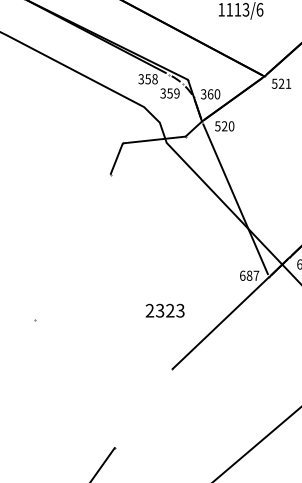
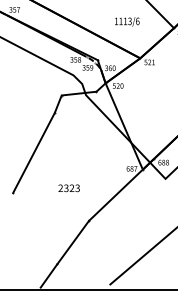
line: (71, 248) -> (33, 153), added
text: (163, 311) -> (68, 188), moved
line: (142, 406) -> (72, 241), added

